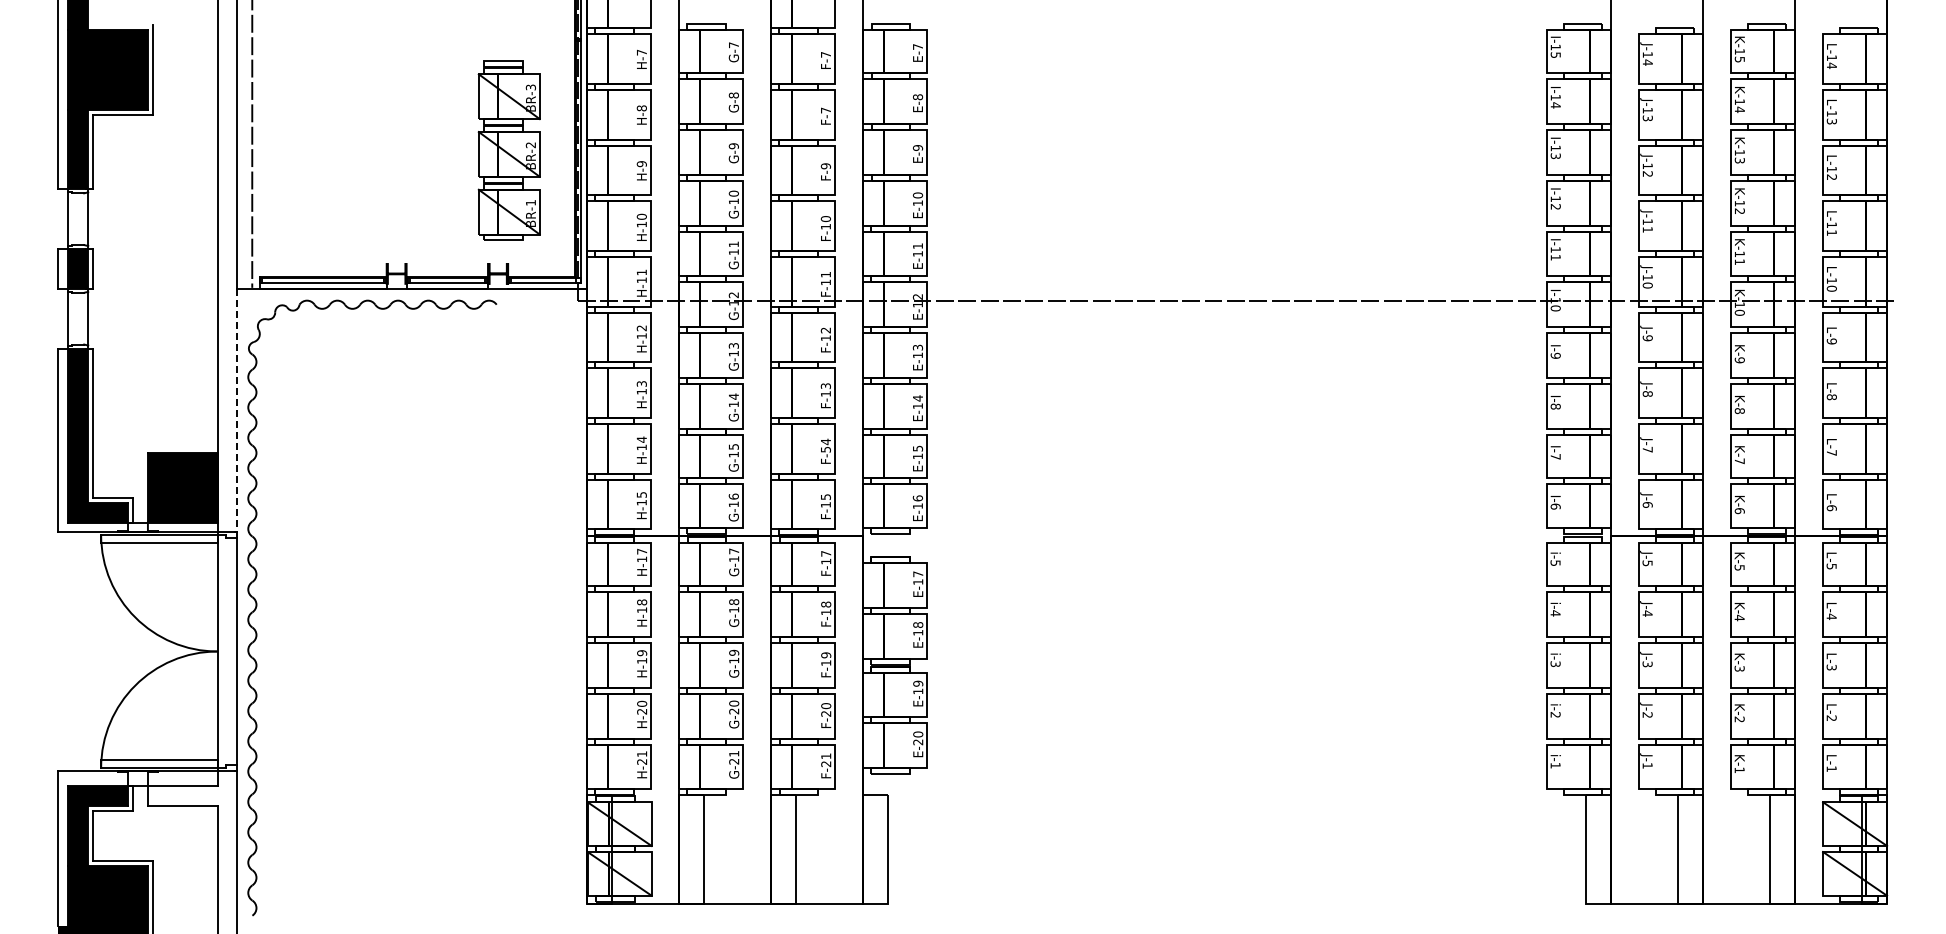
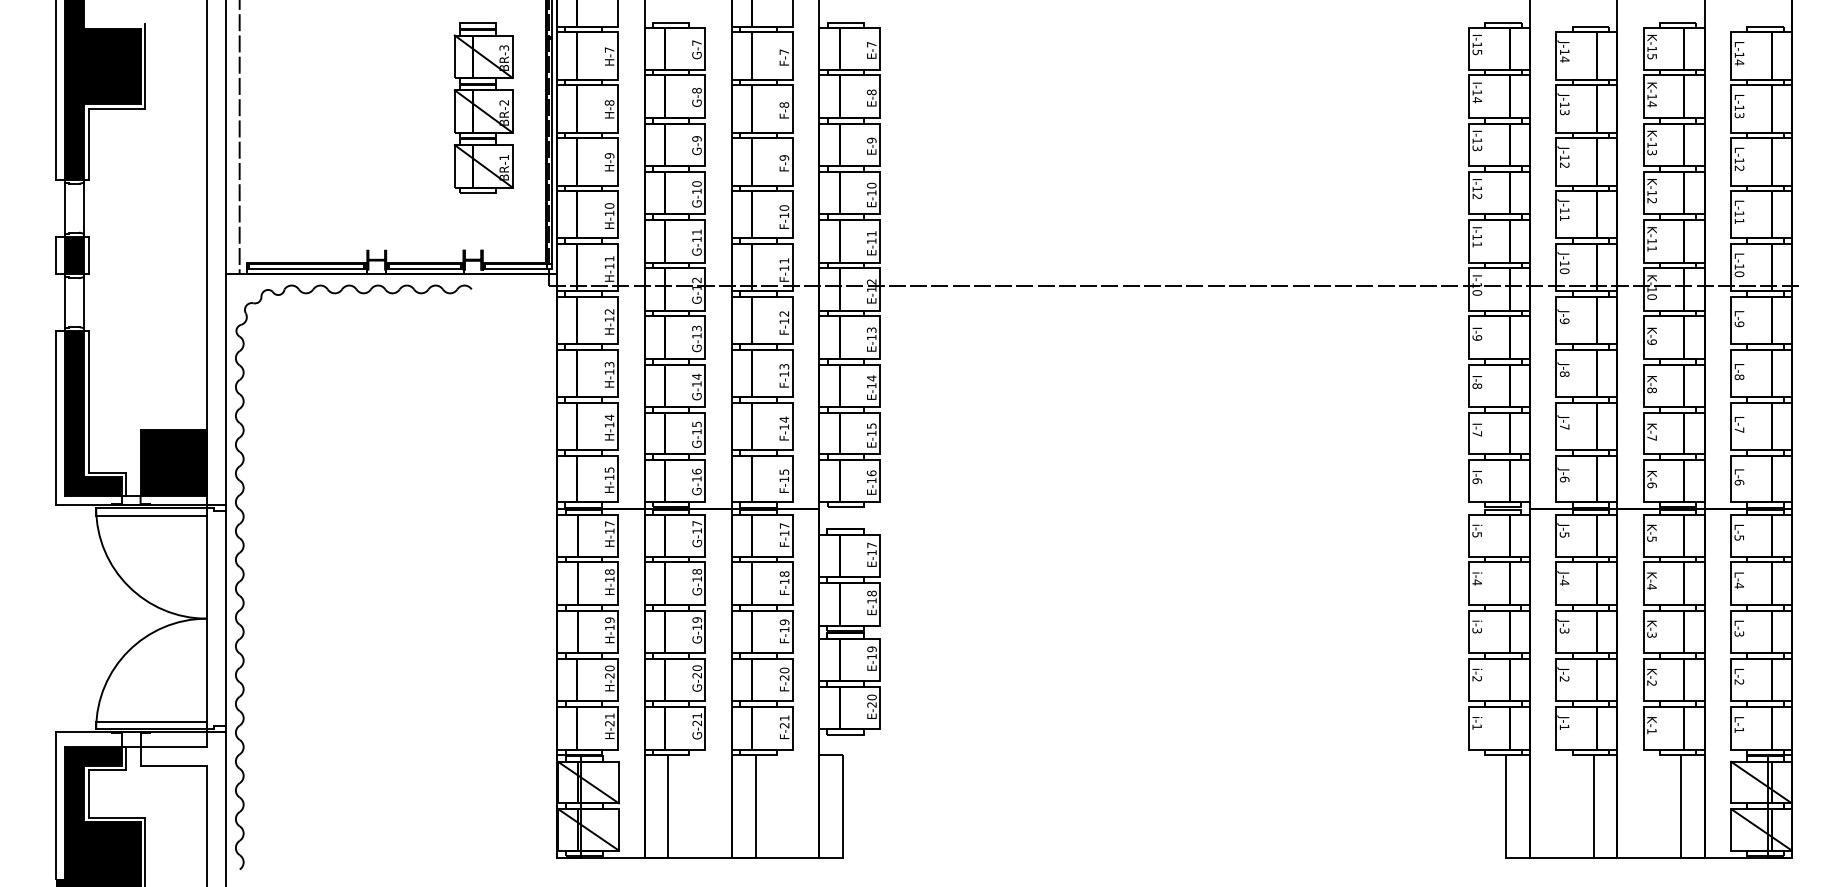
text: (825, 110) -> (783, 105), F-7 -> F-8
part: (508, 150) -> (482, 107), moved
line: (237, 410) -> (225, 389), dashed -> solid
text: (825, 449) -> (783, 426), F-54 -> F-14

